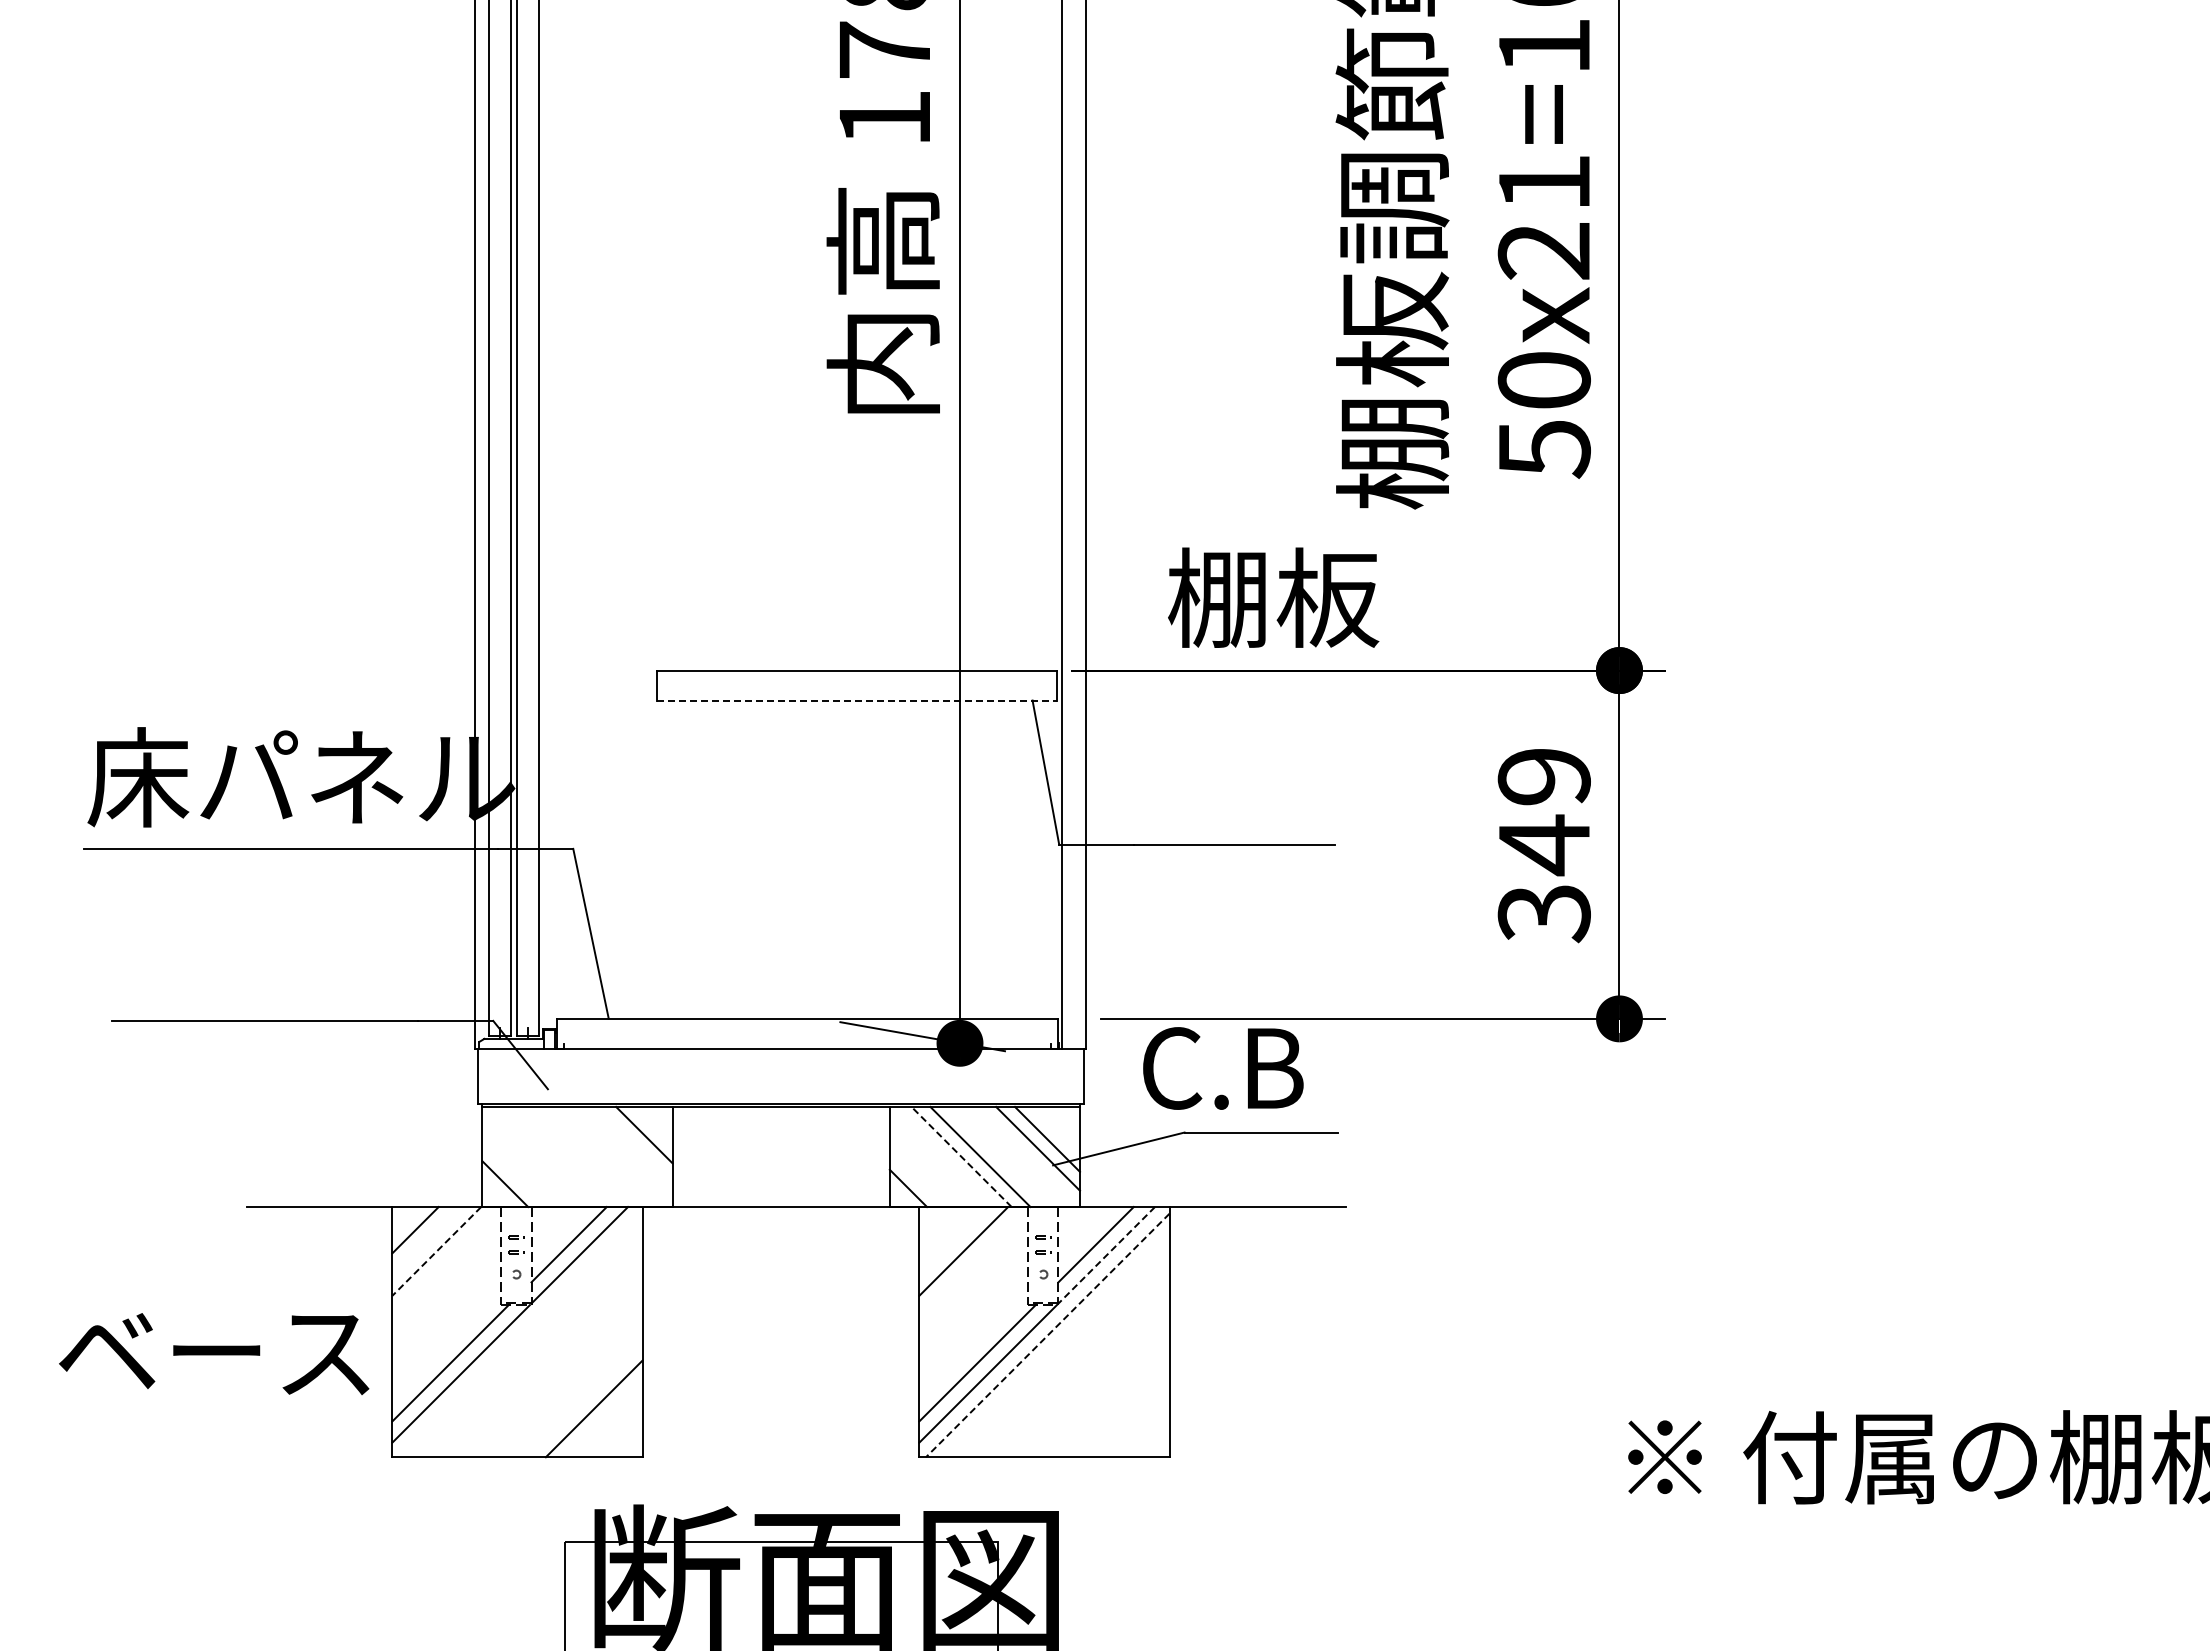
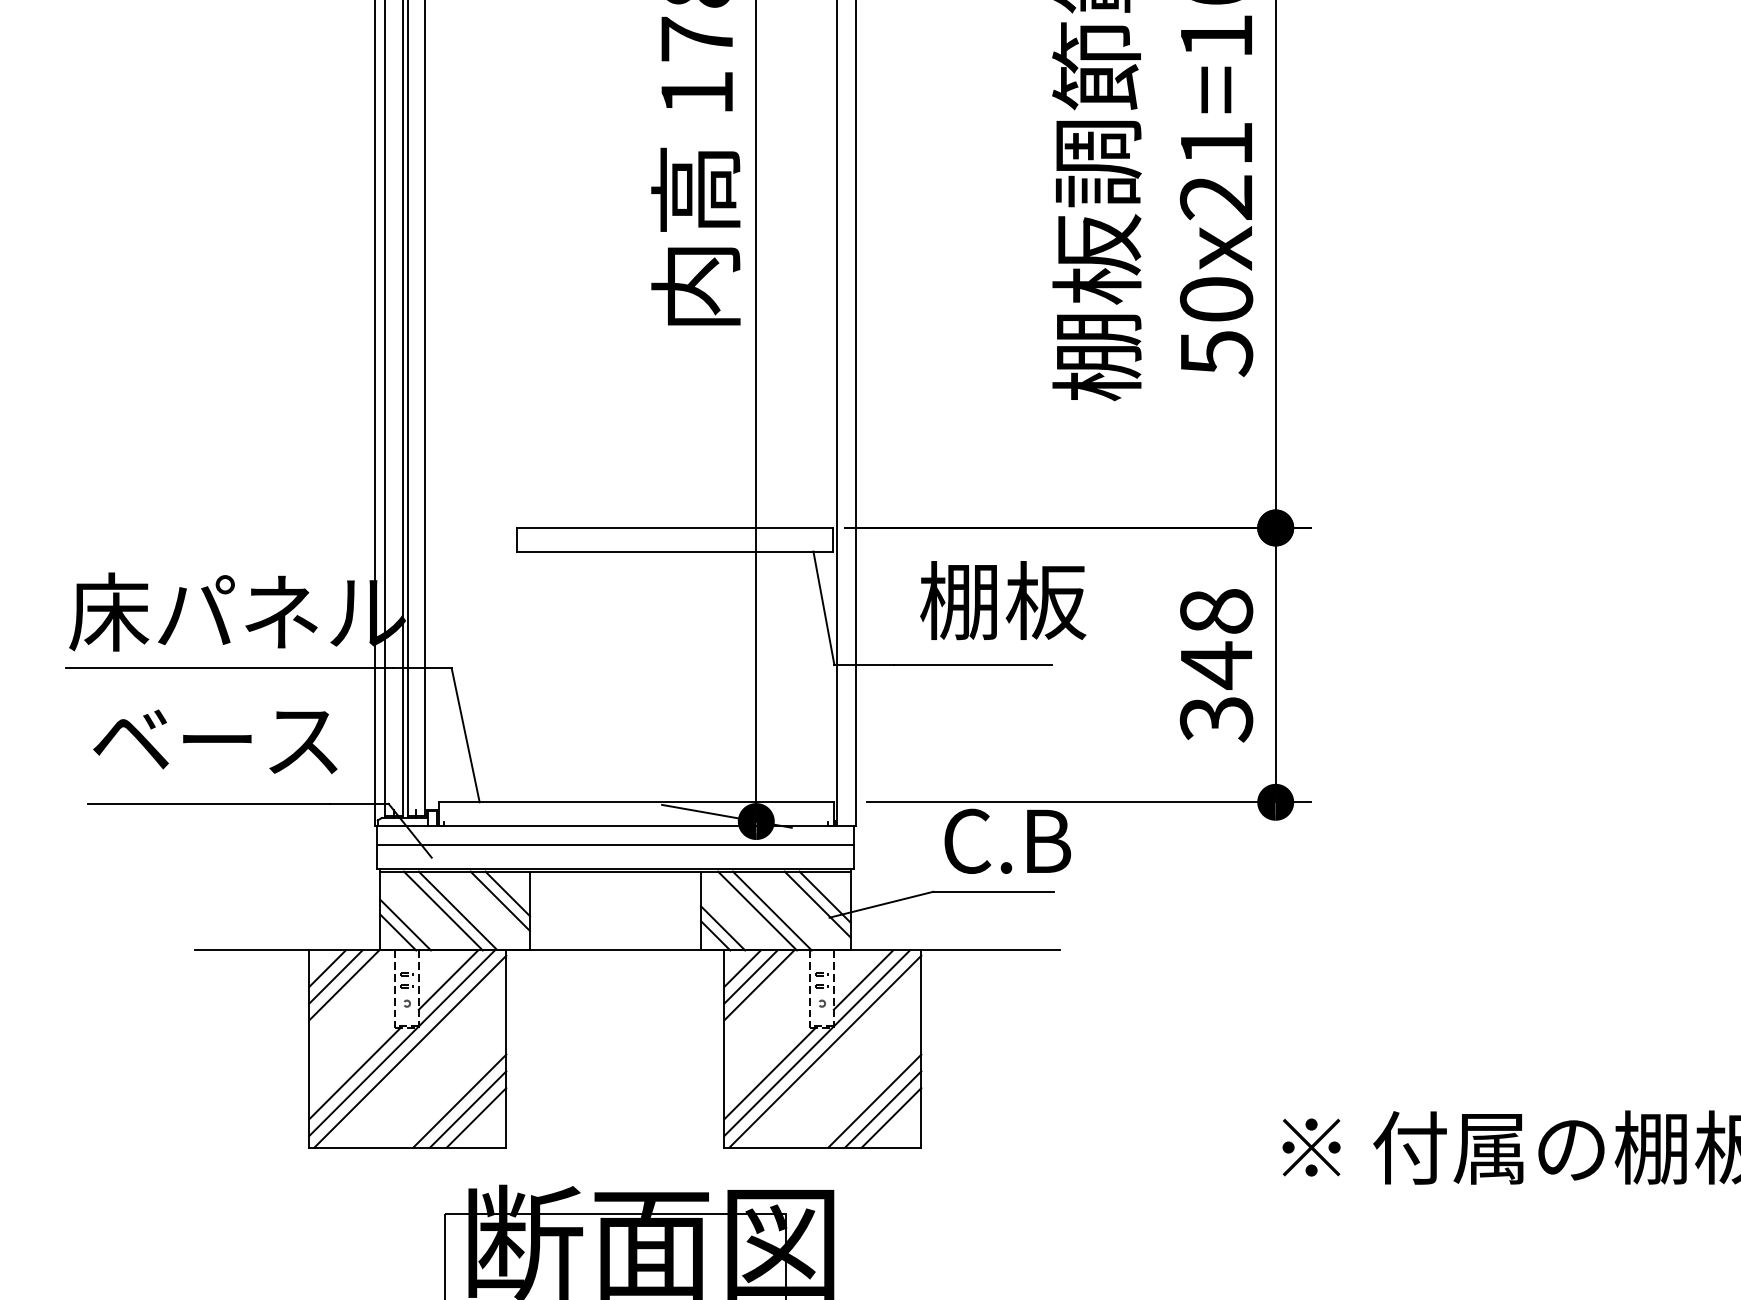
text: (1273, 597) -> (1003, 600), moved
line: (857, 700) -> (675, 551), dashed -> solid
text: (1543, 776) -> (1215, 611), 349 -> 348
text: (1223, 1068) -> (1007, 841), moved
line: (781, 1072) -> (615, 844), added
line: (634, 1144) -> (499, 901), added
line: (580, 1155) -> (457, 909), added
line: (562, 1156) -> (443, 910), added
line: (961, 1156) -> (757, 910), dashed -> solid
line: (514, 1174) -> (405, 924), added
line: (917, 1178) -> (722, 928), added
line: (942, 1230) -> (742, 968), added
line: (425, 1240) -> (335, 976), added
line: (952, 1240) -> (750, 976), added
line: (436, 1251) -> (343, 985), dashed -> solid
line: (1106, 1255) -> (871, 988), dashed -> solid
line: (520, 1335) -> (410, 1051), added
line: (1047, 1335) -> (825, 1051), dashed -> solid
text: (214, 1353) -> (215, 741), moved
line: (583, 1398) -> (459, 1101), added
line: (1110, 1398) -> (874, 1101), added
line: (1120, 1408) -> (882, 1109), added
line: (604, 1419) -> (476, 1117), added
line: (1131, 1419) -> (891, 1117), added

